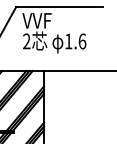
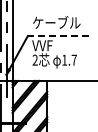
line: (58, 7) -> (57, 36), solid -> dashed
text: (81, 40) -> (73, 59), 1.6 -> 1.7

